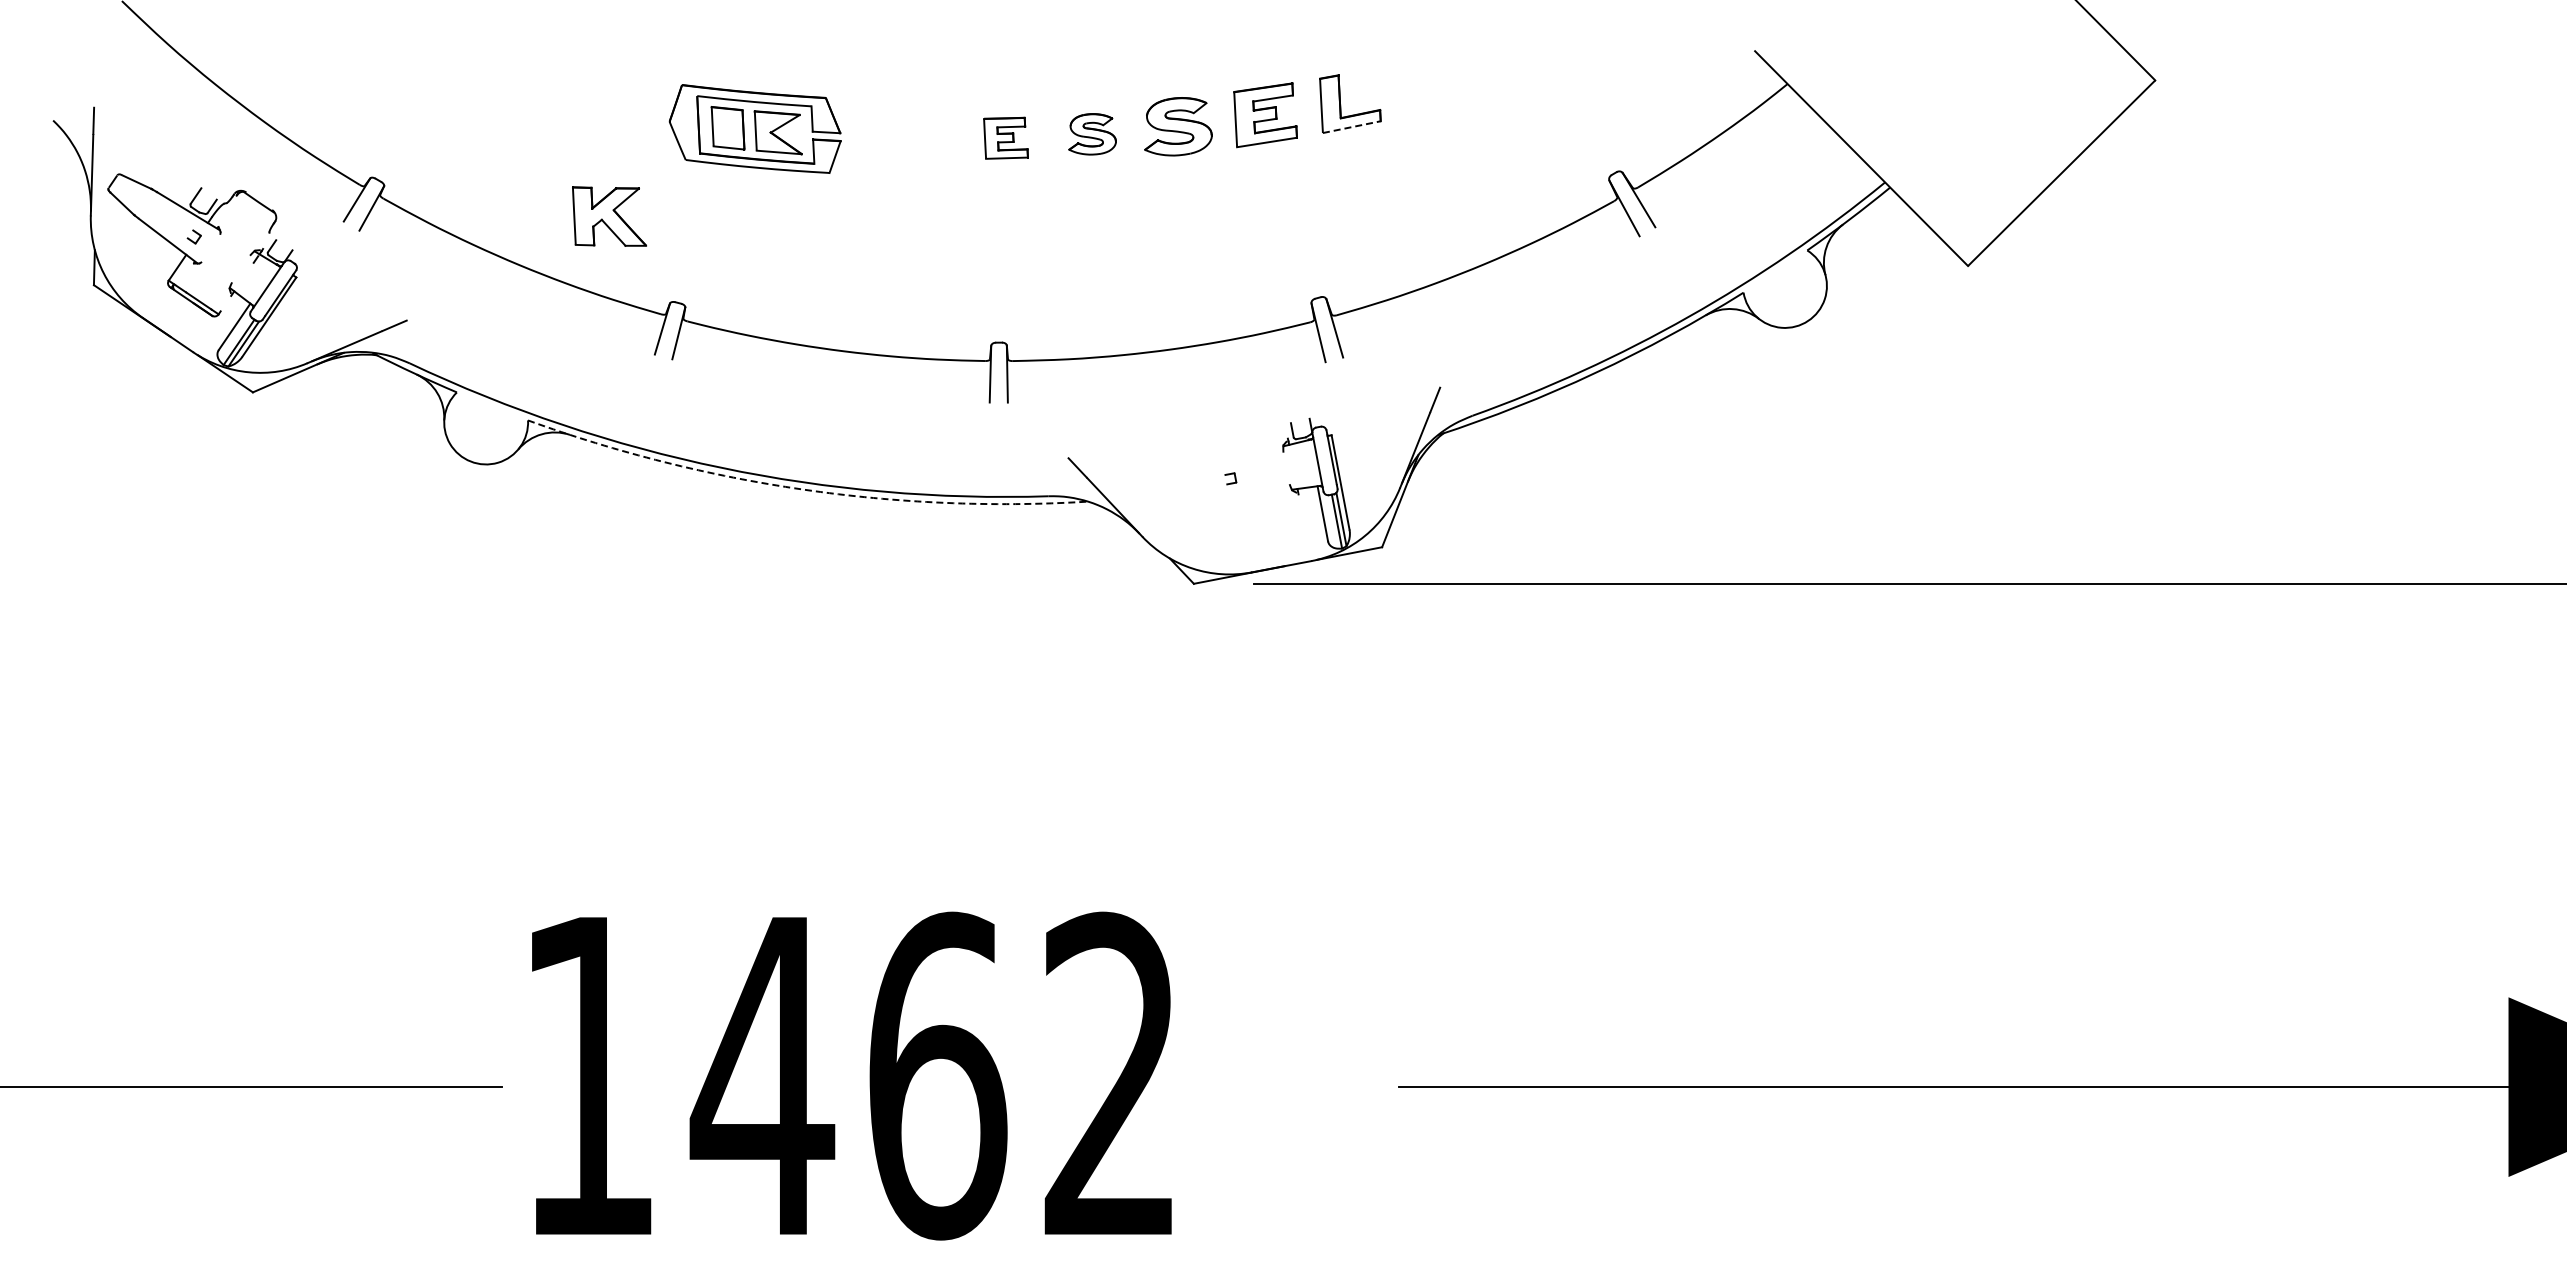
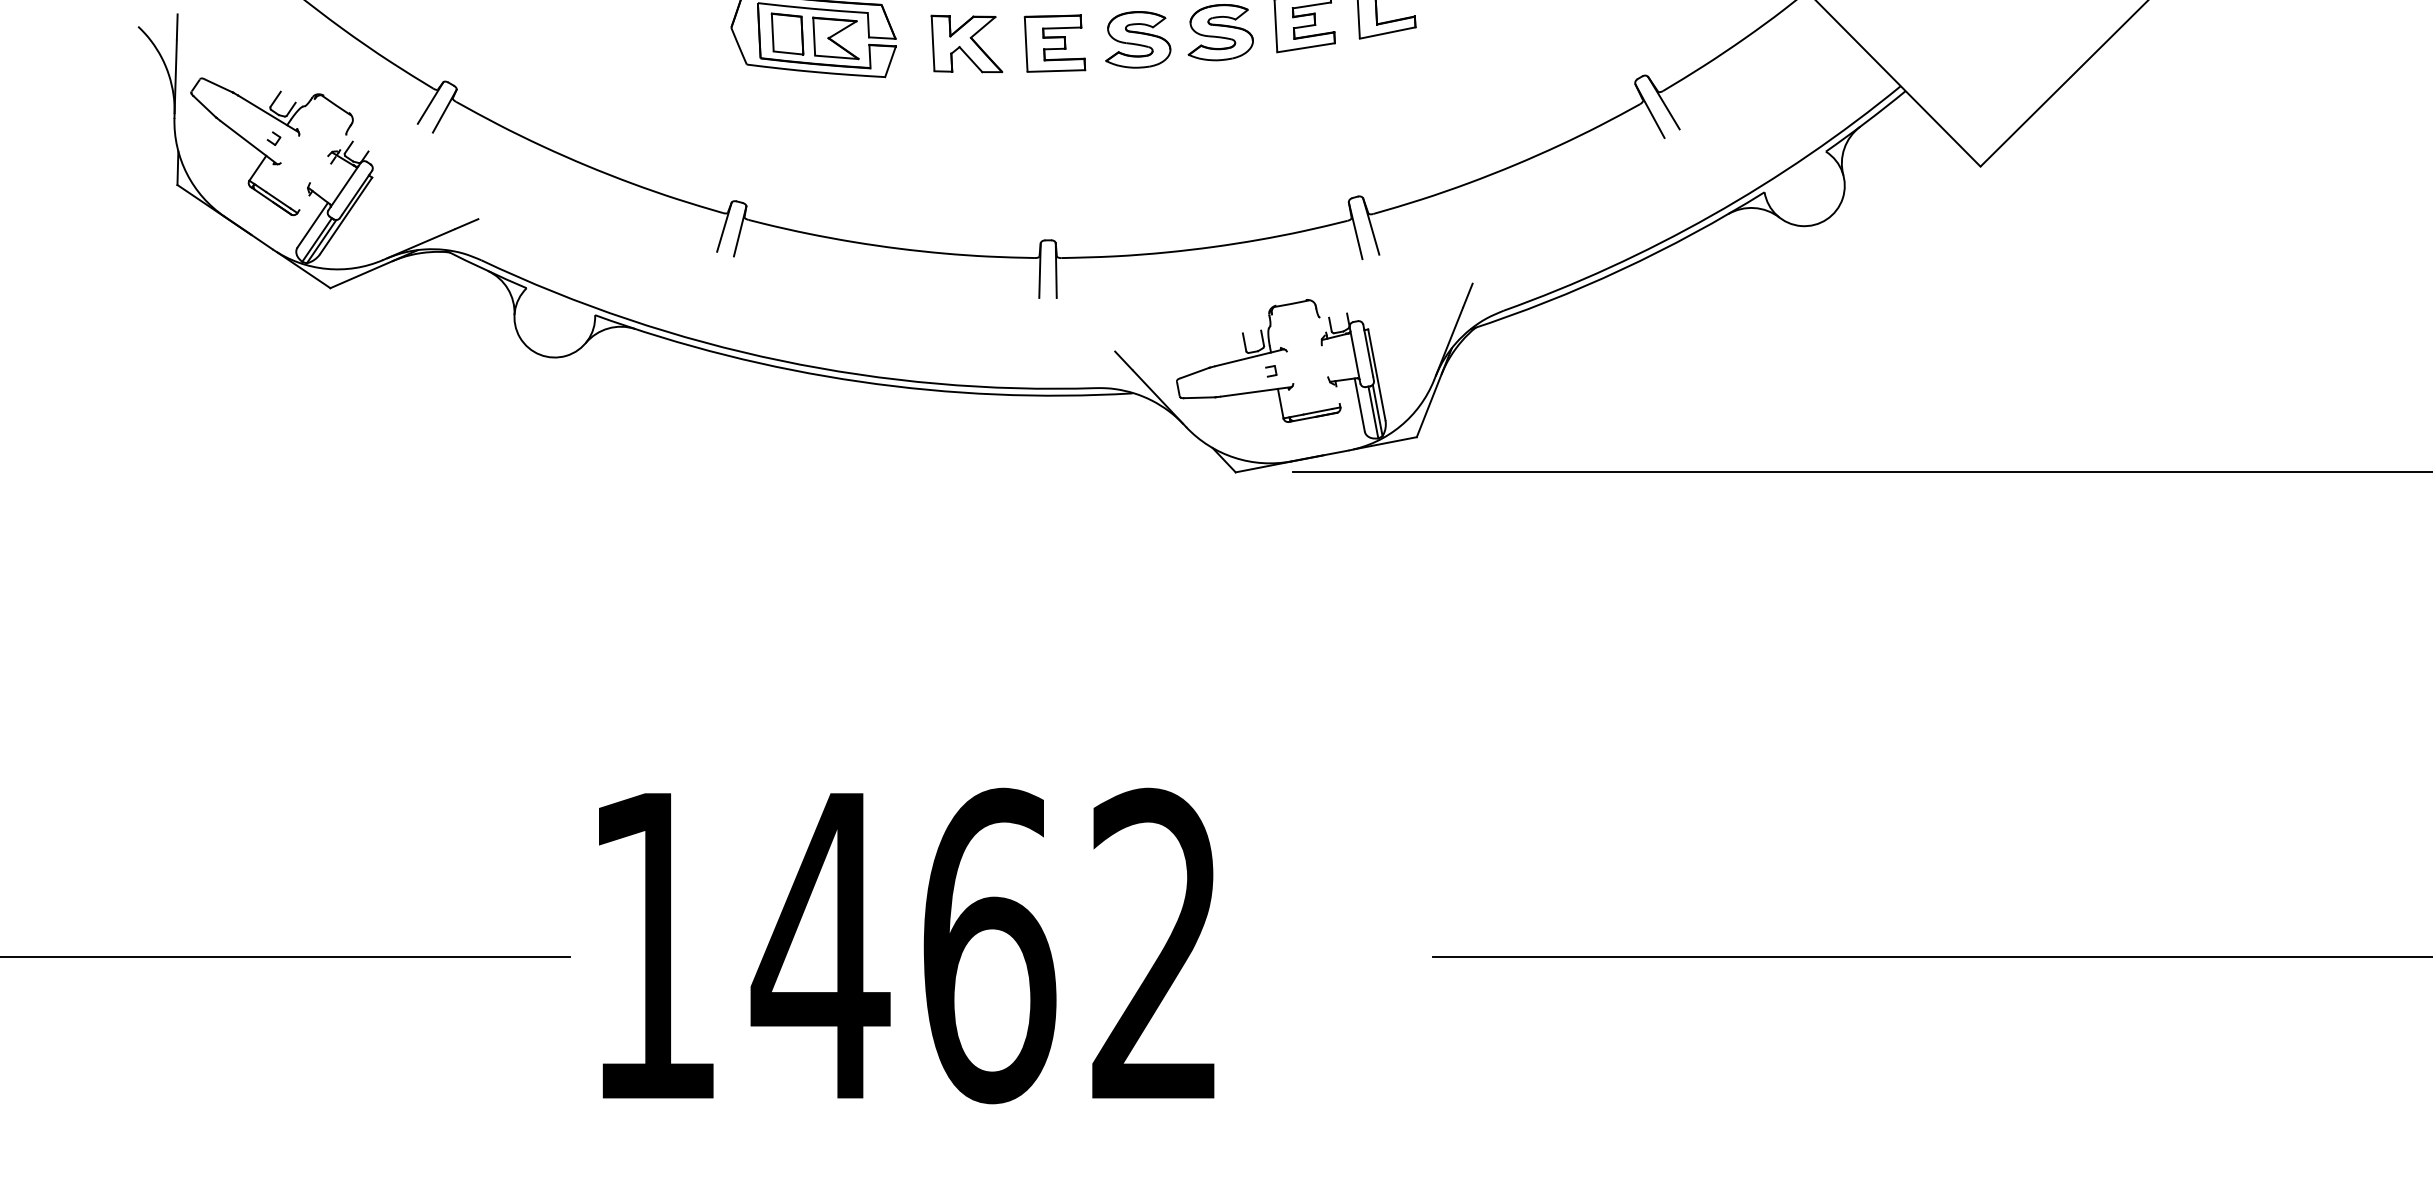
line: (1351, 127) -> (1387, 33), dashed -> solid
part: (1092, 134) -> (1138, 40), size x1.43
part: (1005, 138) -> (1054, 43), size x1.43
part: (609, 216) -> (966, 43), moved
part: (1217, 467) -> (1258, 360), added
arc: (803, 489) -> (860, 381), dashed -> solid

